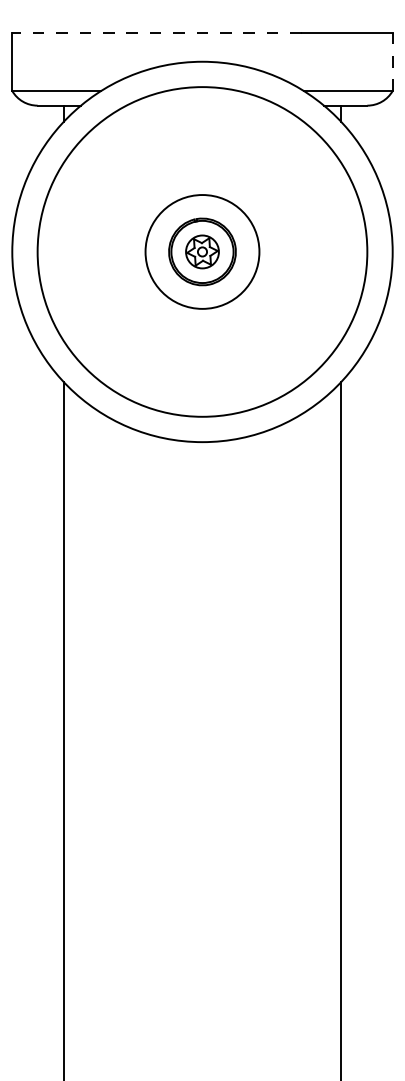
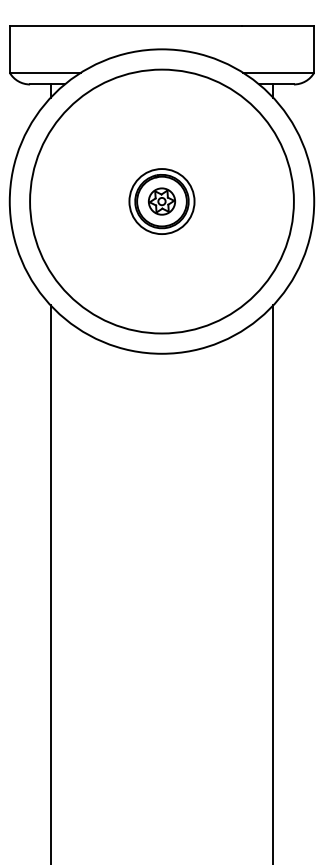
line: (156, 31) -> (125, 25), dashed -> solid
line: (393, 60) -> (314, 48), dashed -> solid
circle: (201, 251) -> (161, 201), size x0.71

